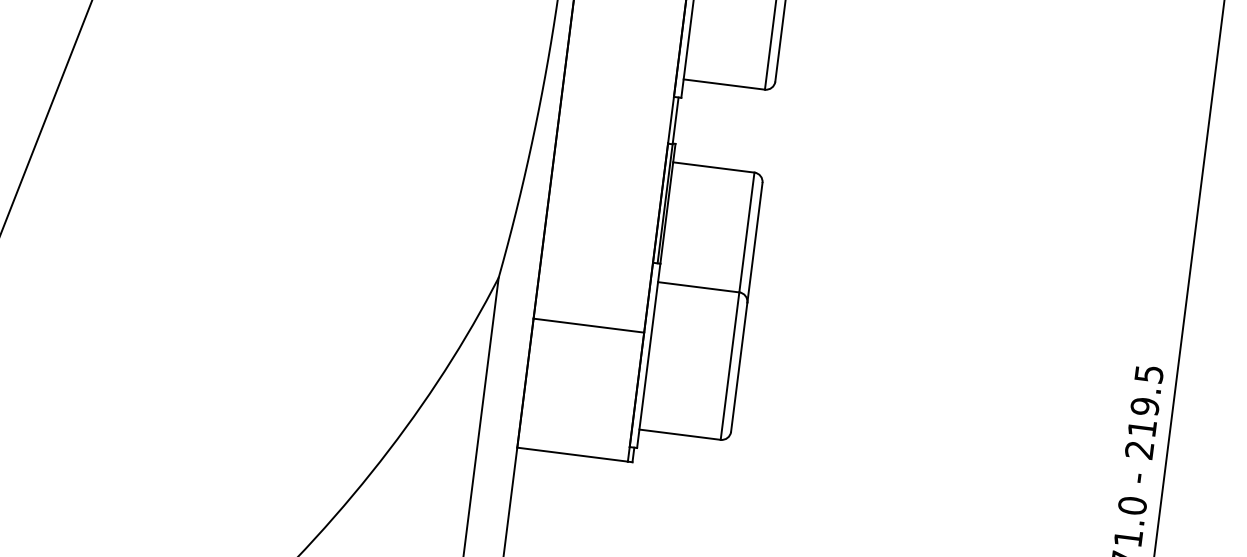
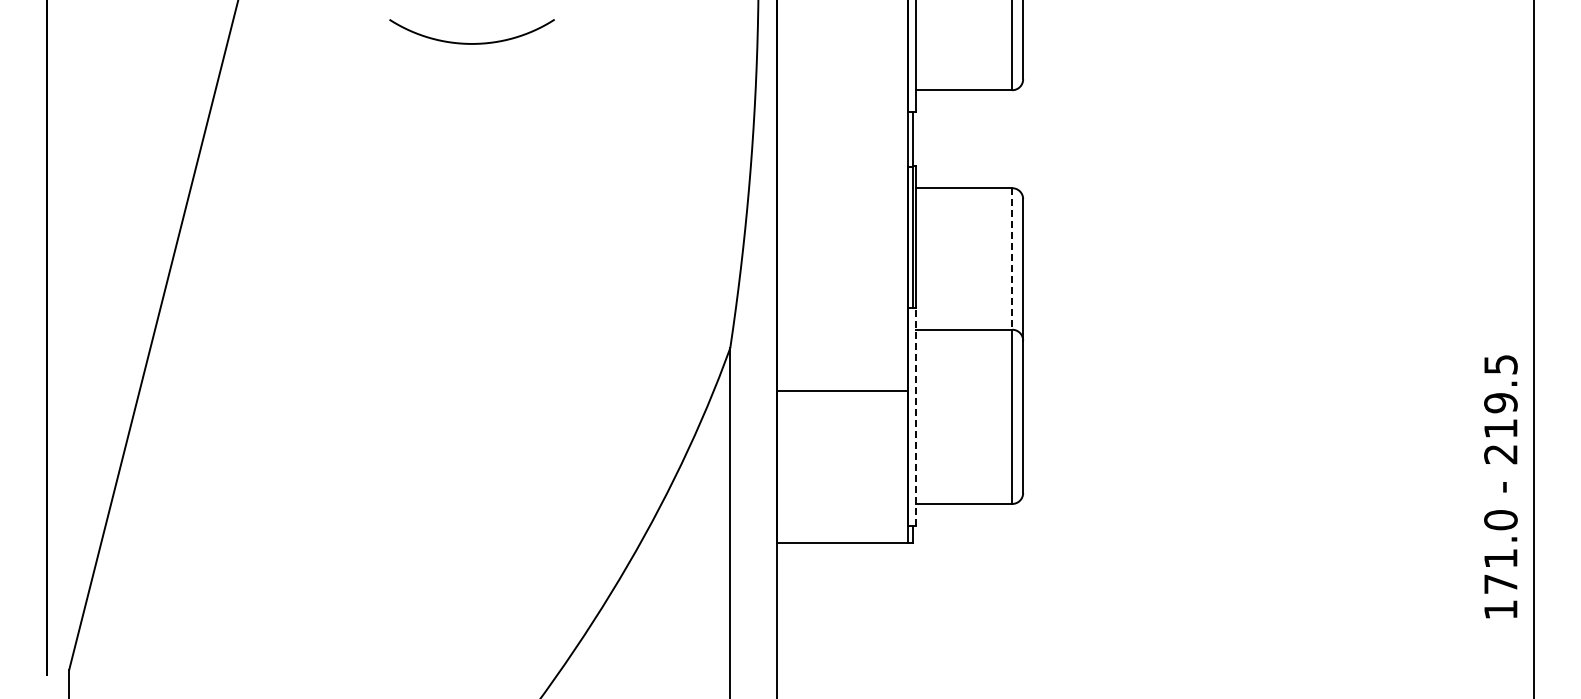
line: (747, 232) -> (1012, 258), solid -> dashed
line: (648, 355) -> (916, 416), solid -> dashed

